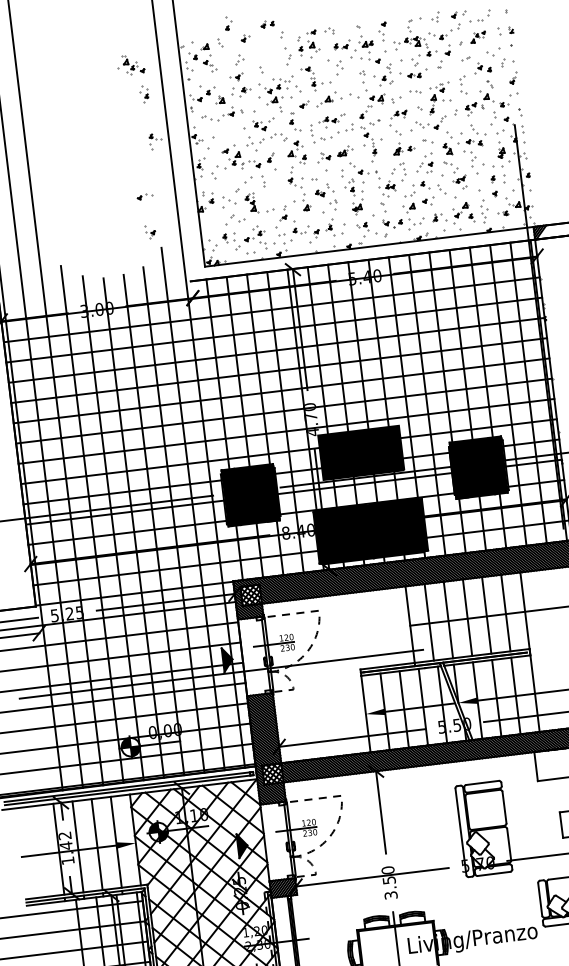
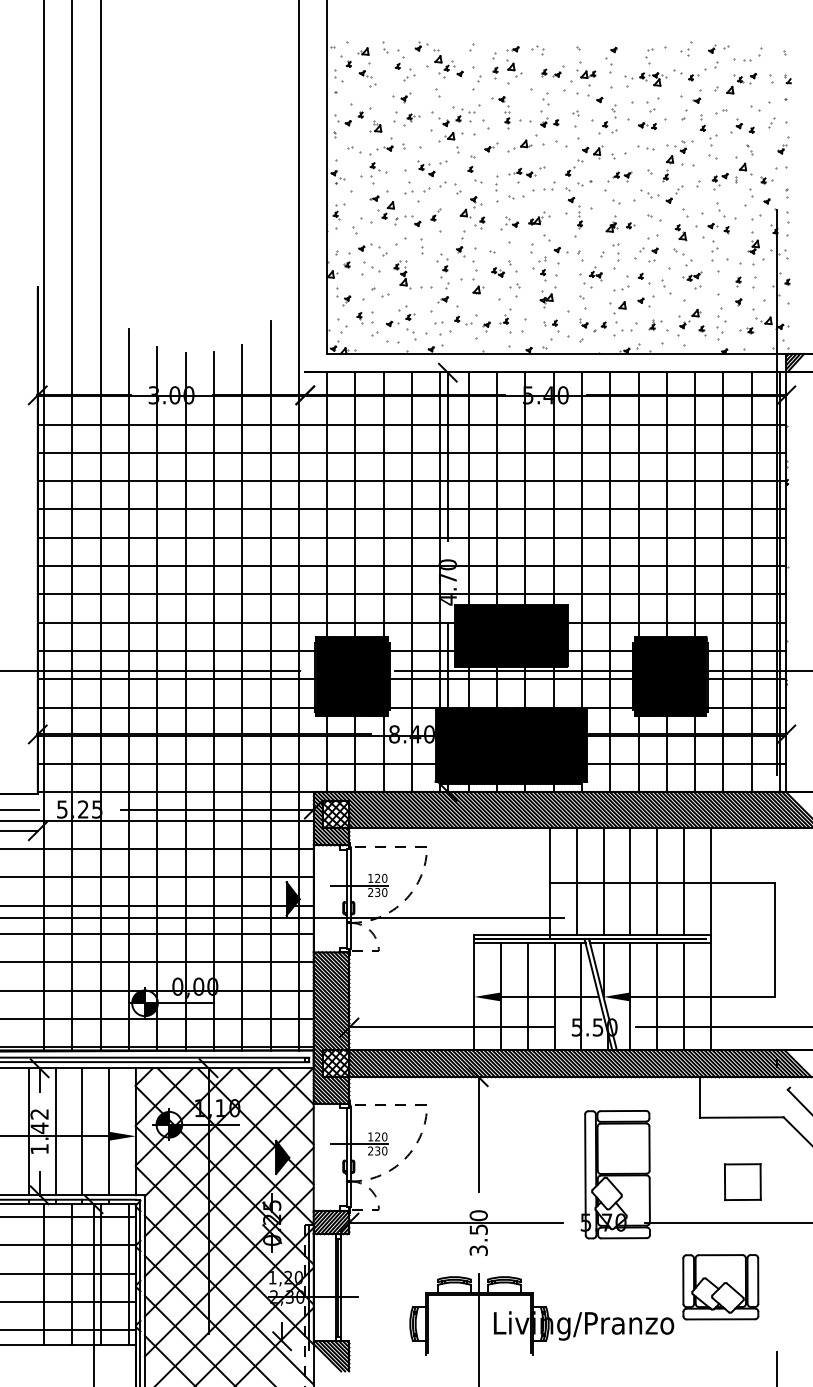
part: (227, 23) -> (399, 59), moved
part: (267, 24) -> (549, 122), moved
part: (478, 37) -> (741, 83), size x1.43
part: (428, 49) -> (702, 122), moved
part: (130, 64) -> (444, 63), moved
part: (144, 94) -> (442, 265), moved
part: (155, 141) -> (378, 173), moved
part: (145, 196) -> (369, 247), moved
part: (150, 231) -> (343, 296), moved

